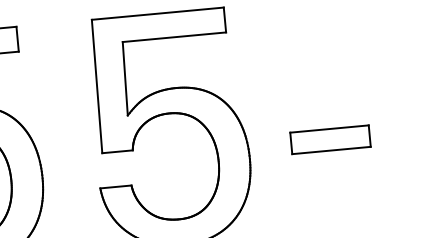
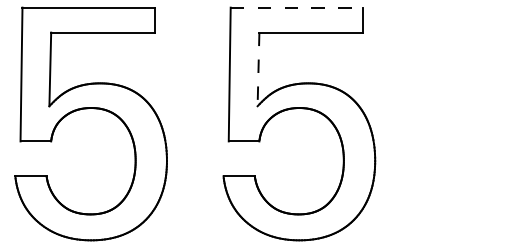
line: (158, 13) -> (297, 7), solid -> dashed
line: (125, 78) -> (258, 69), solid -> dashed
part: (330, 139) -> (457, 148), removed

